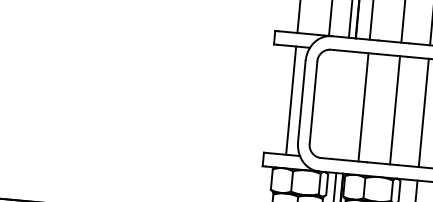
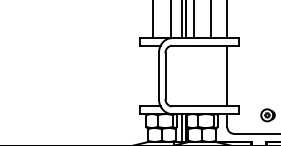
line: (290, 99) -> (152, 75), removed
line: (363, 106) -> (193, 75), removed
line: (395, 109) -> (211, 75), removed

